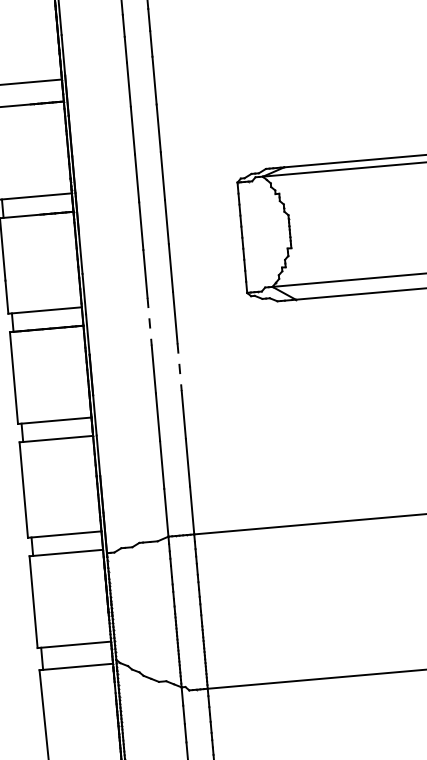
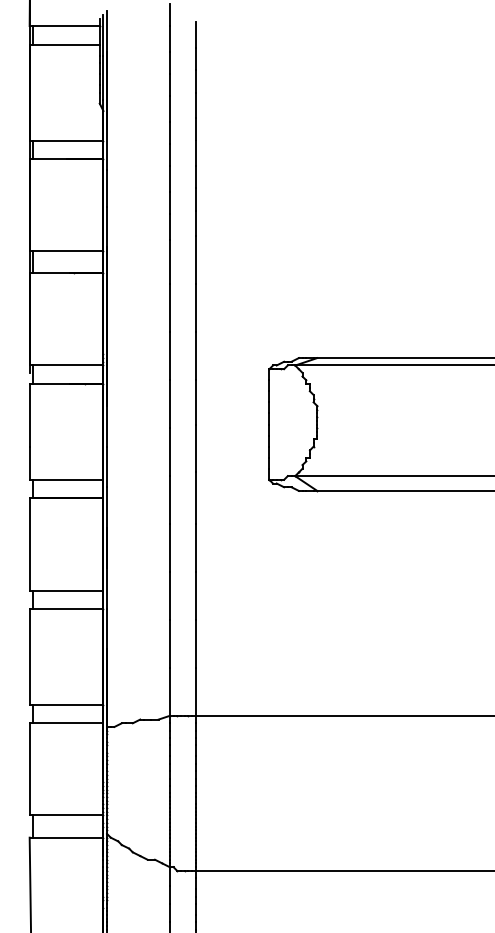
line: (149, 322) -> (169, 500), dashed -> solid
line: (179, 367) -> (195, 548), dashed -> solid

